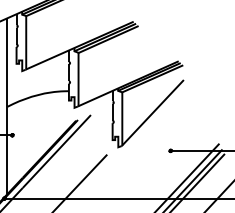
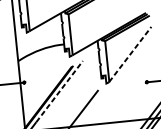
line: (153, 112) -> (130, 54), solid -> dashed
line: (56, 151) -> (59, 91), solid -> dashed

